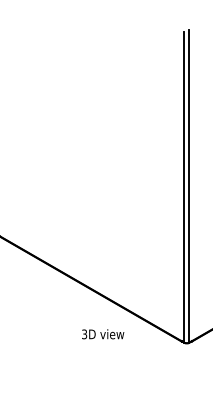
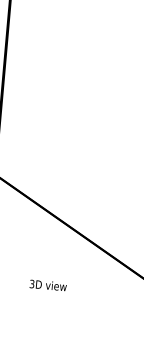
text: (103, 334) -> (48, 285), moved

